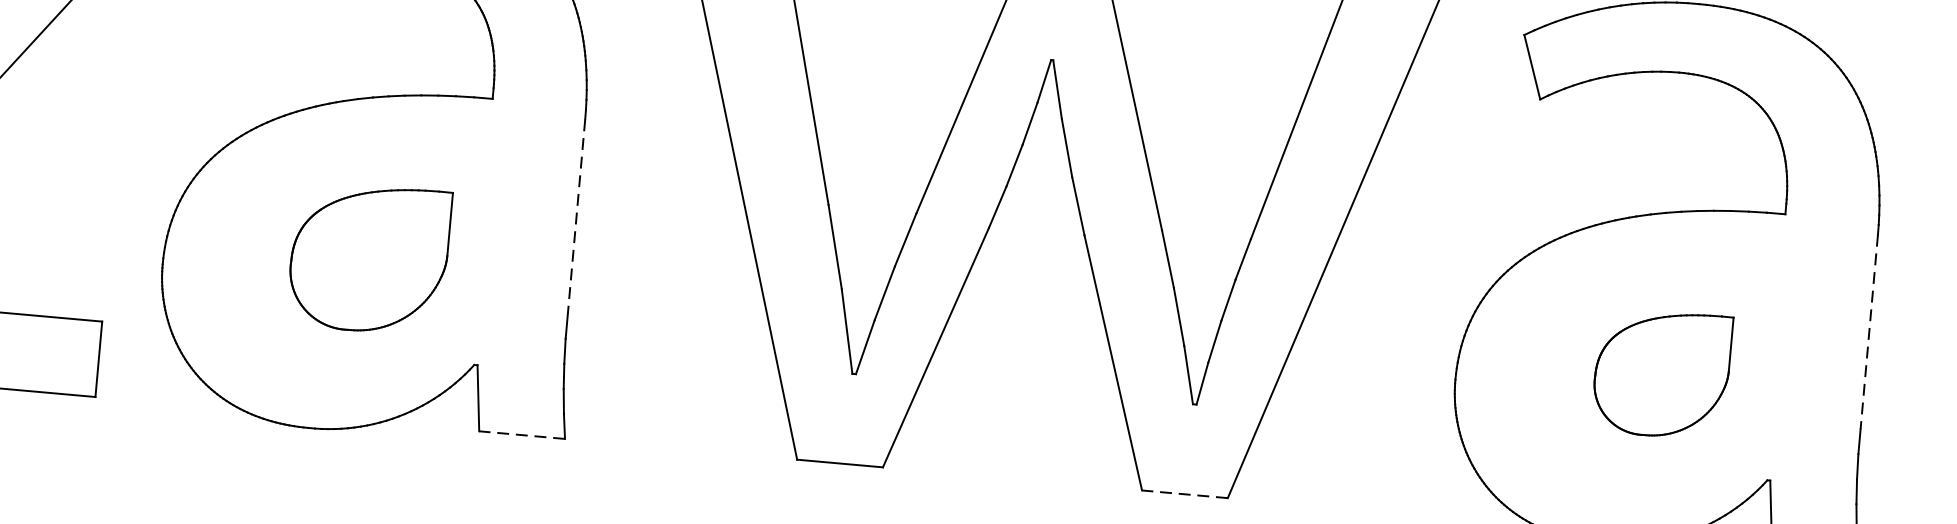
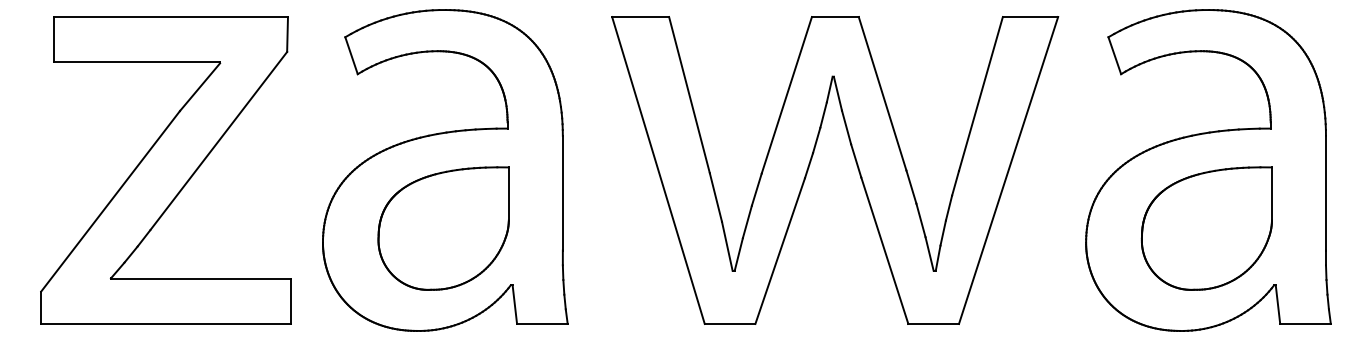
line: (575, 217) -> (562, 193), dashed -> solid
part: (369, 258) -> (443, 228), size x1.43
line: (1868, 332) -> (1325, 193), dashed -> solid
part: (1661, 373) -> (1206, 228), size x1.67
line: (520, 434) -> (541, 323), dashed -> solid
line: (1184, 493) -> (933, 323), dashed -> solid

